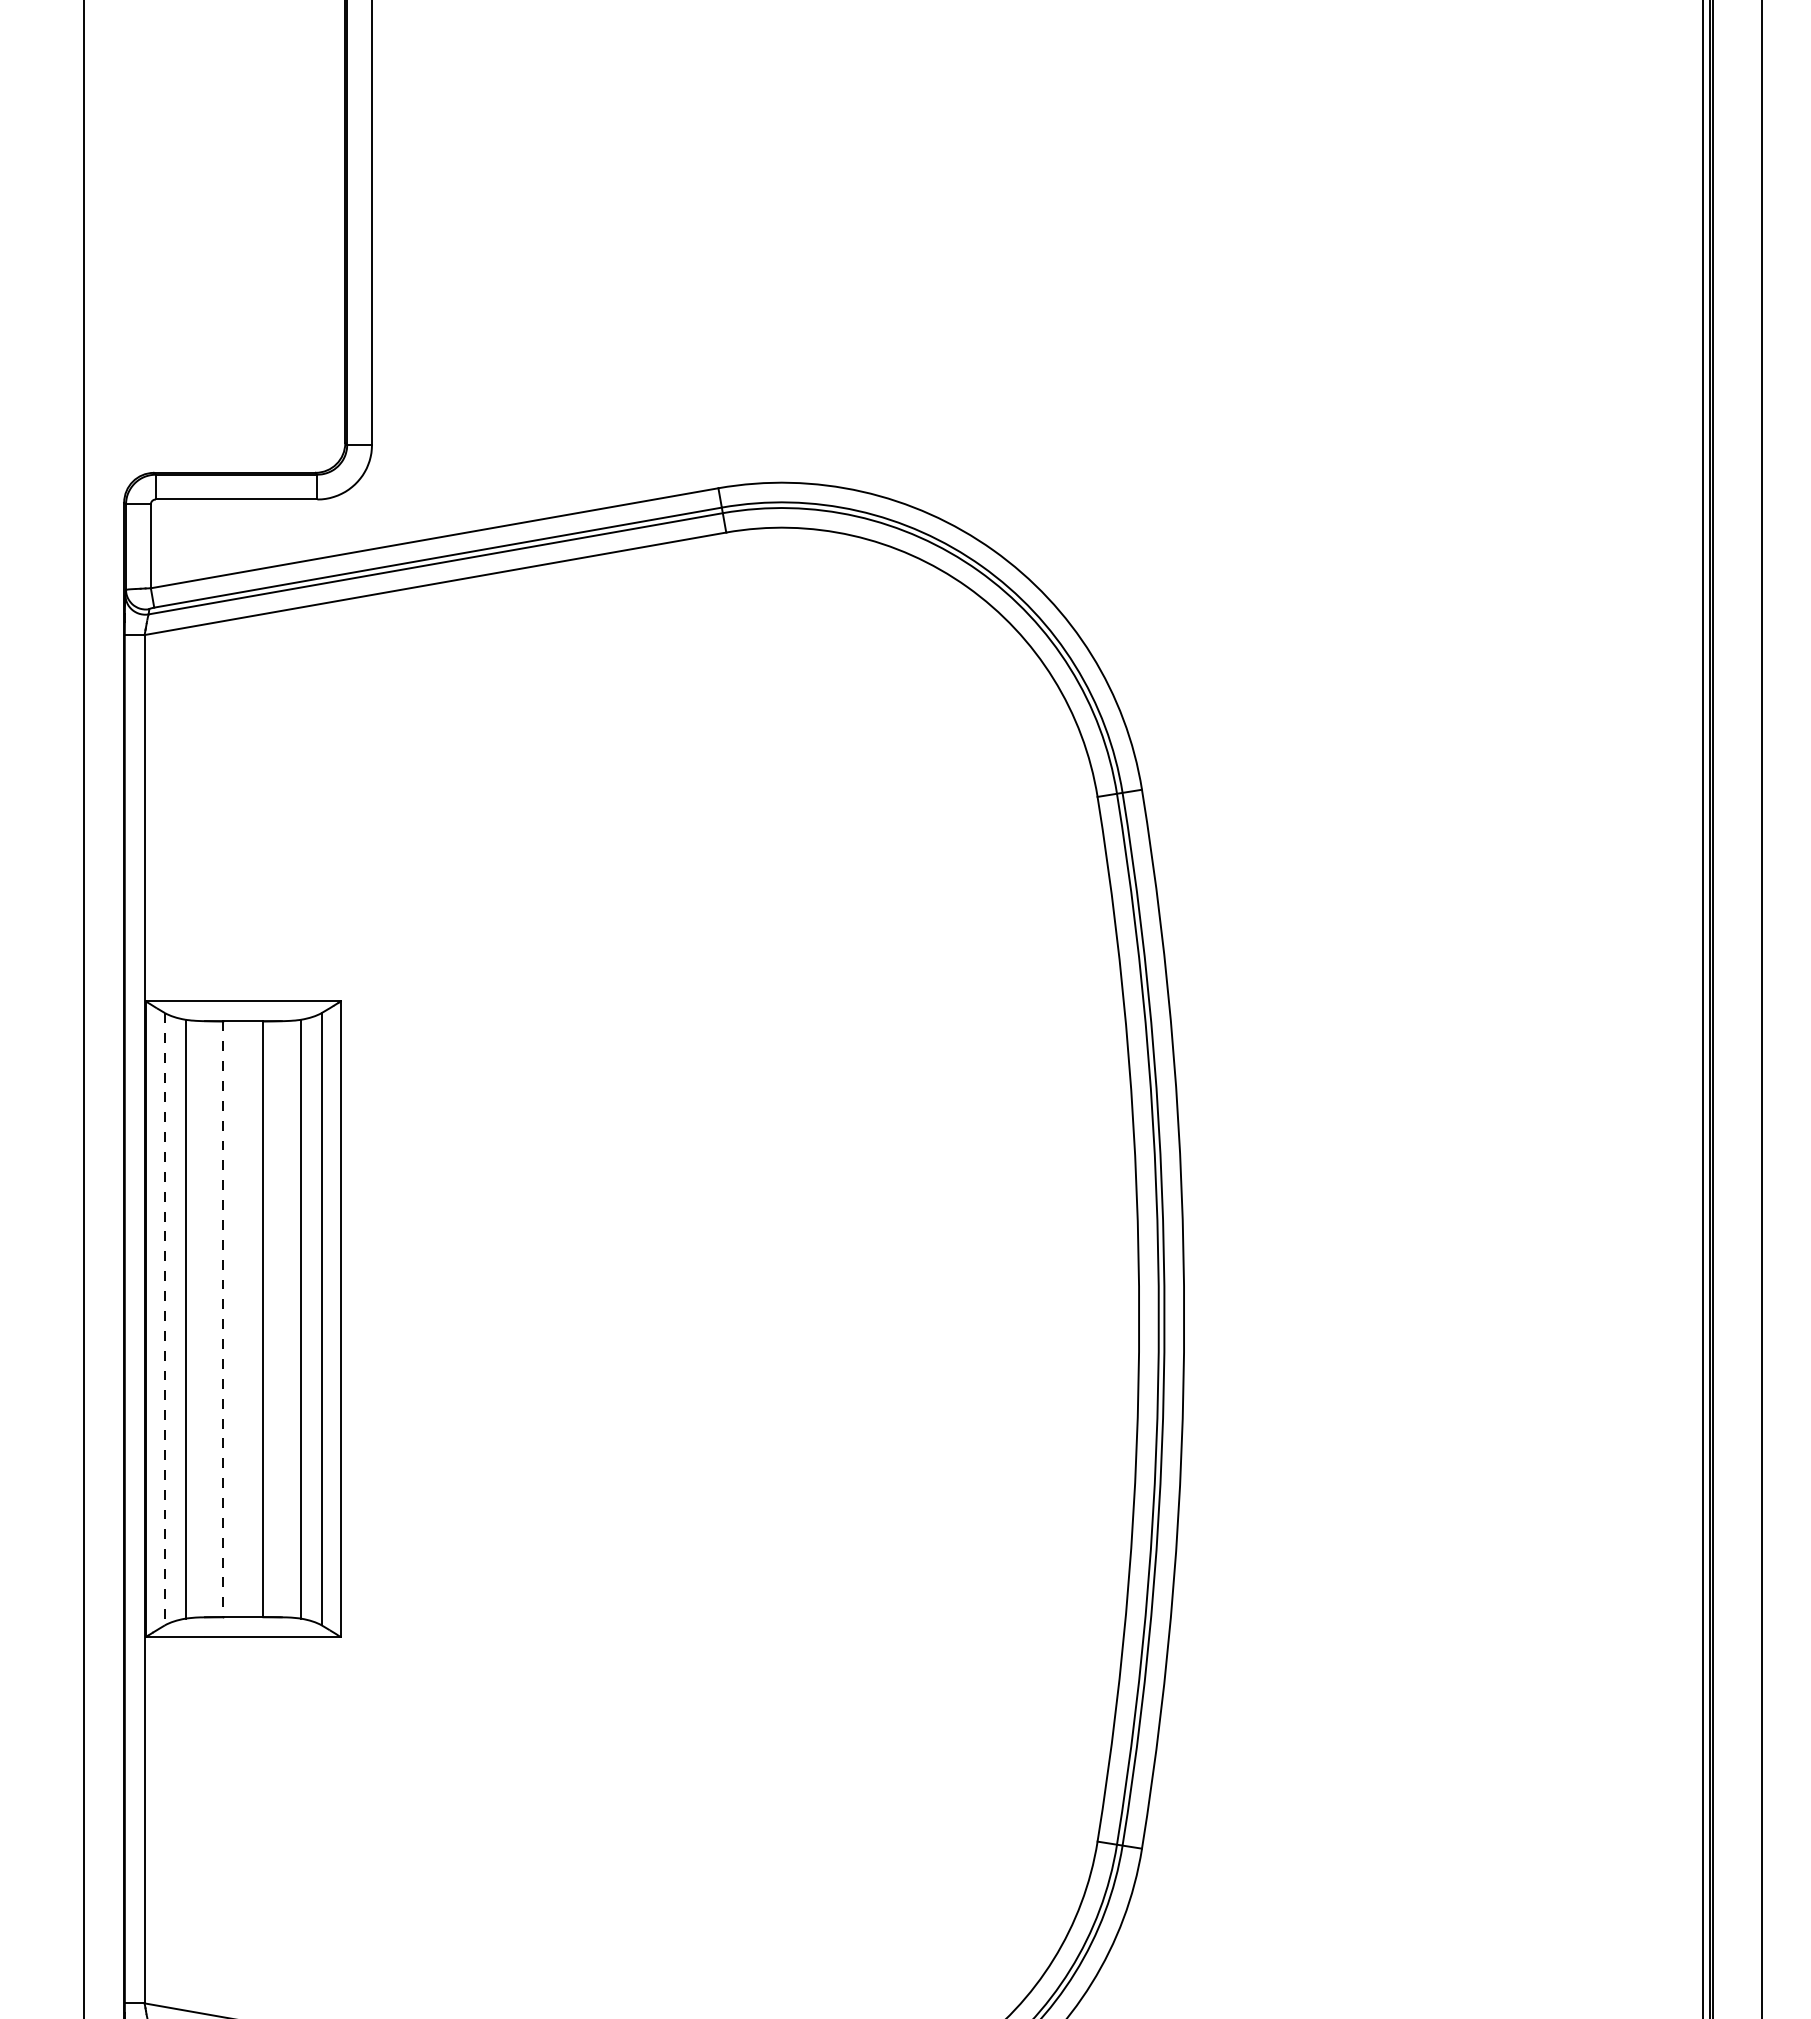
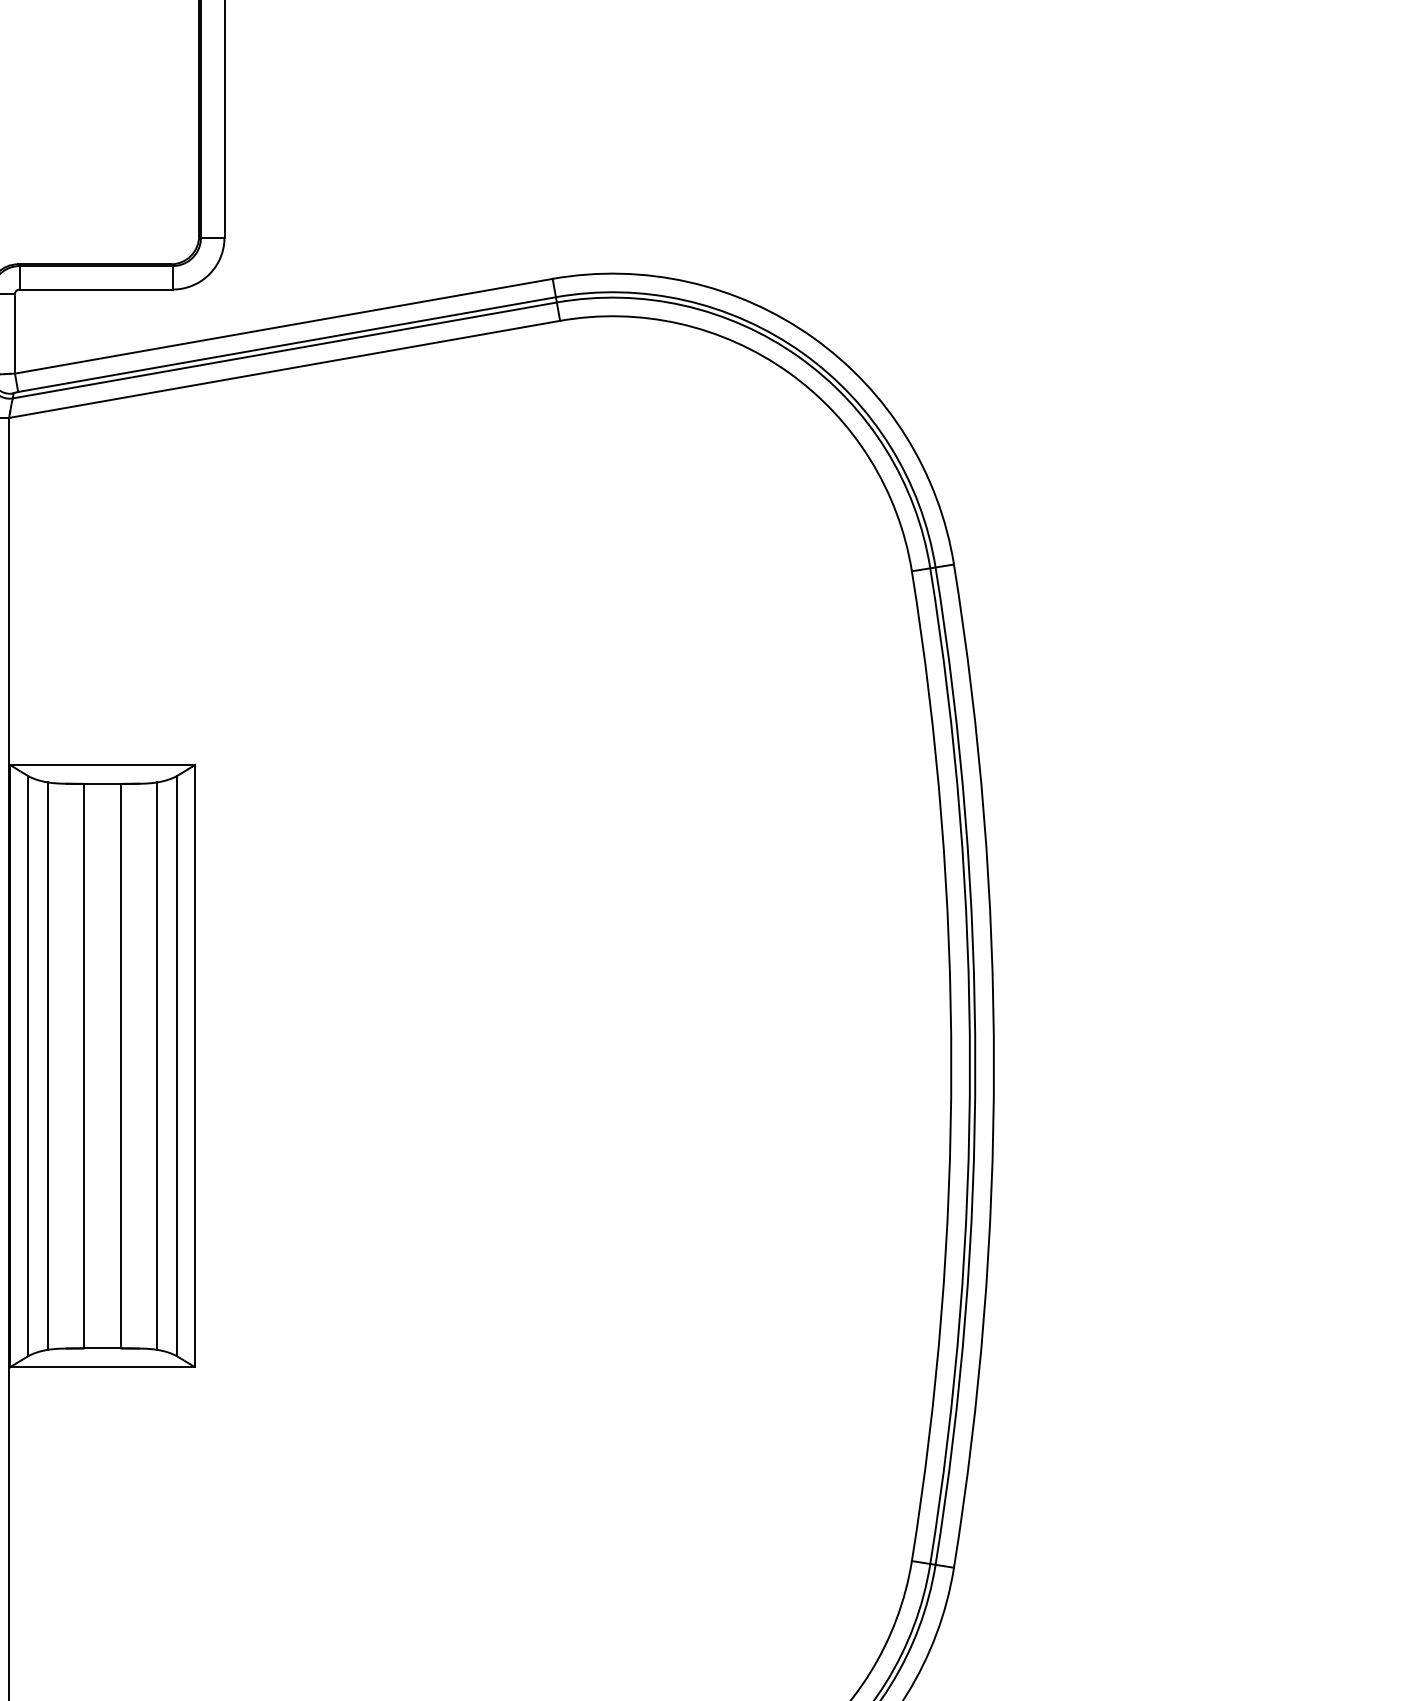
line: (164, 1319) -> (27, 1066), dashed -> solid
line: (223, 1319) -> (83, 1066), dashed -> solid

